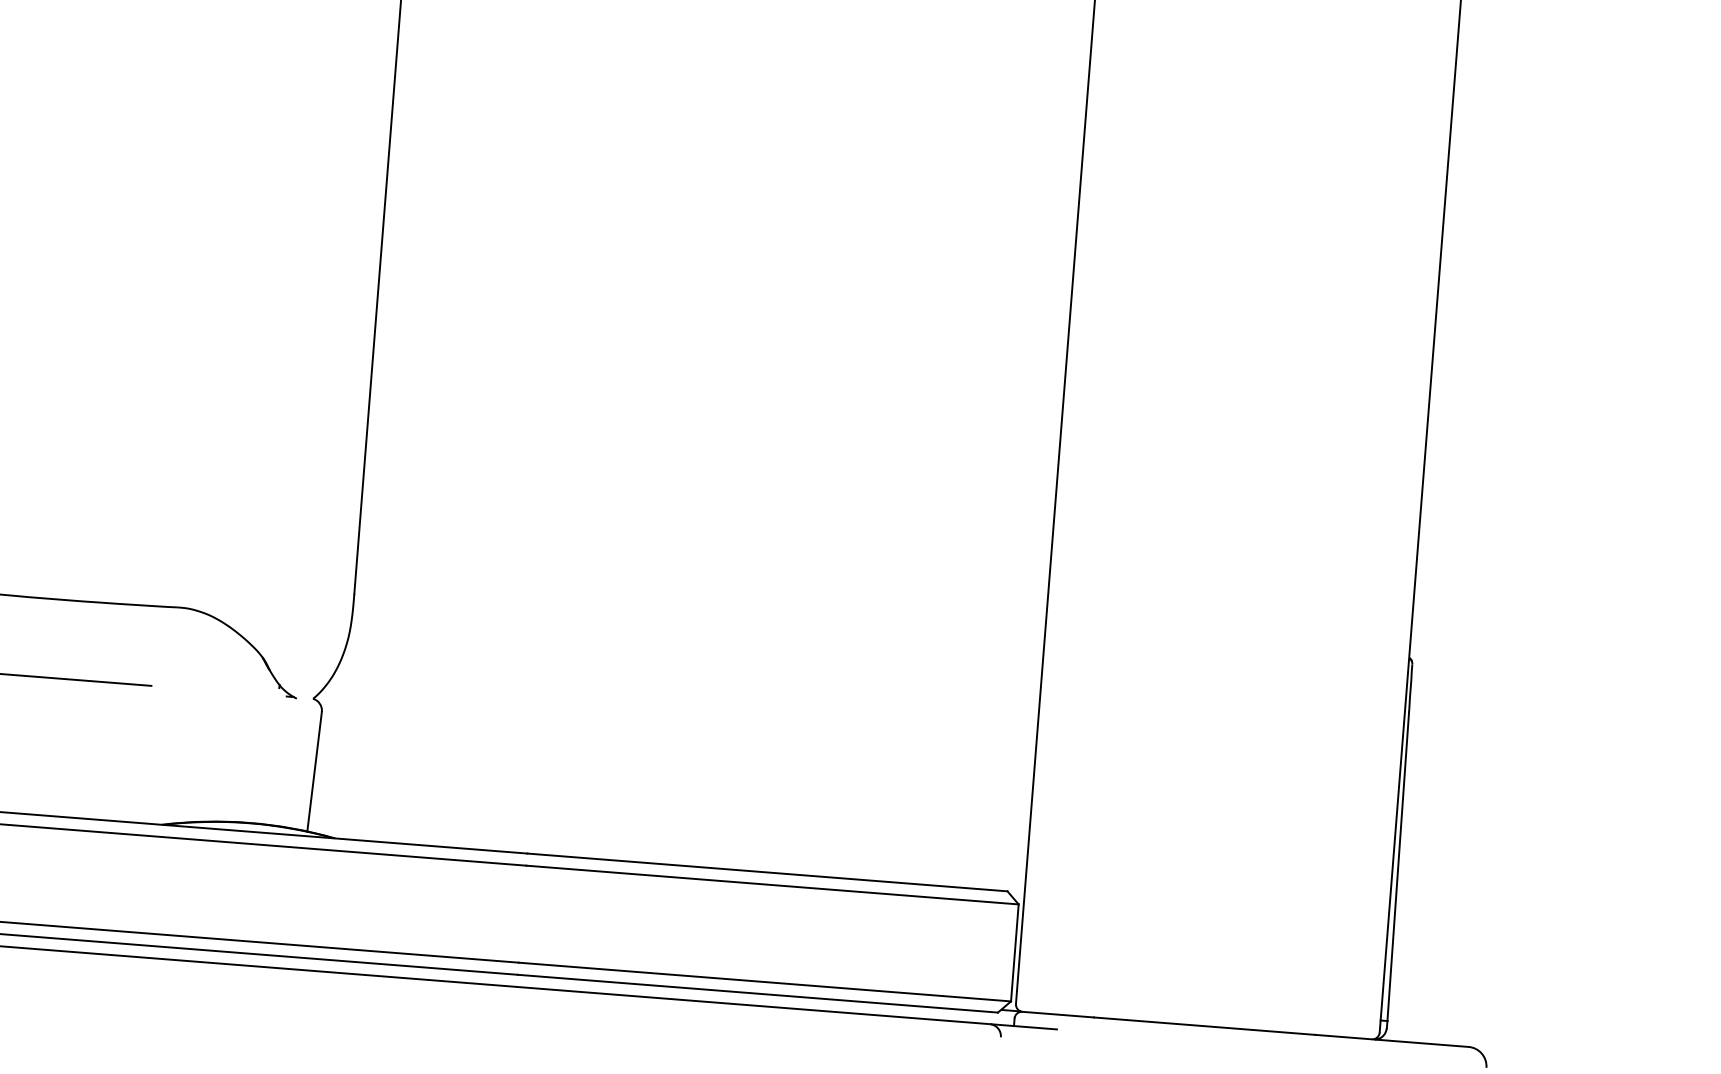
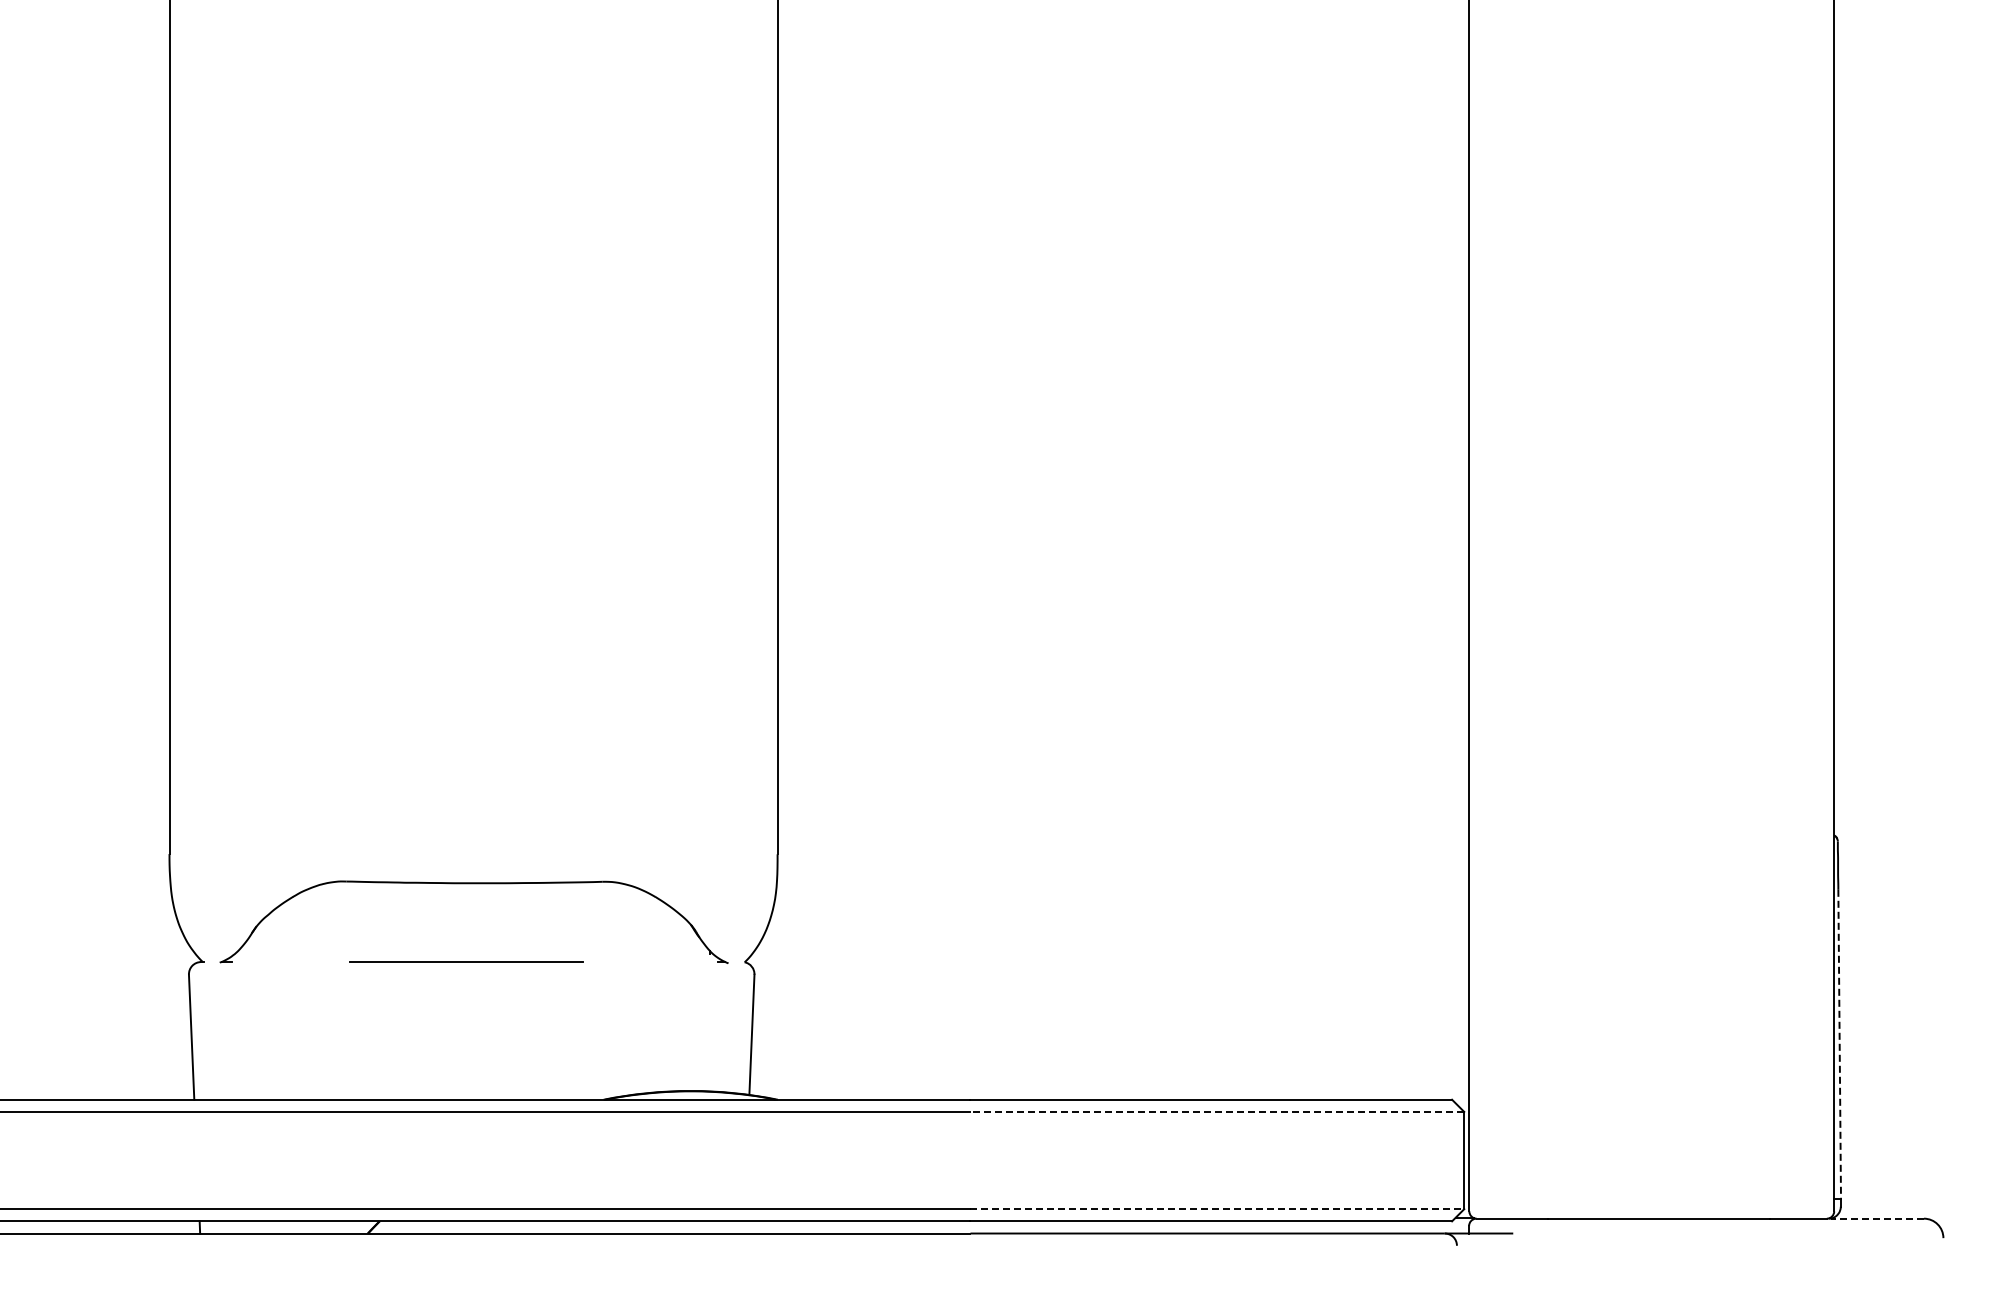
line: (1398, 866) -> (1839, 1044), solid -> dashed
line: (772, 884) -> (1217, 1111), solid -> dashed
line: (765, 982) -> (1217, 1209), solid -> dashed
line: (1422, 1043) -> (1877, 1218), solid -> dashed

